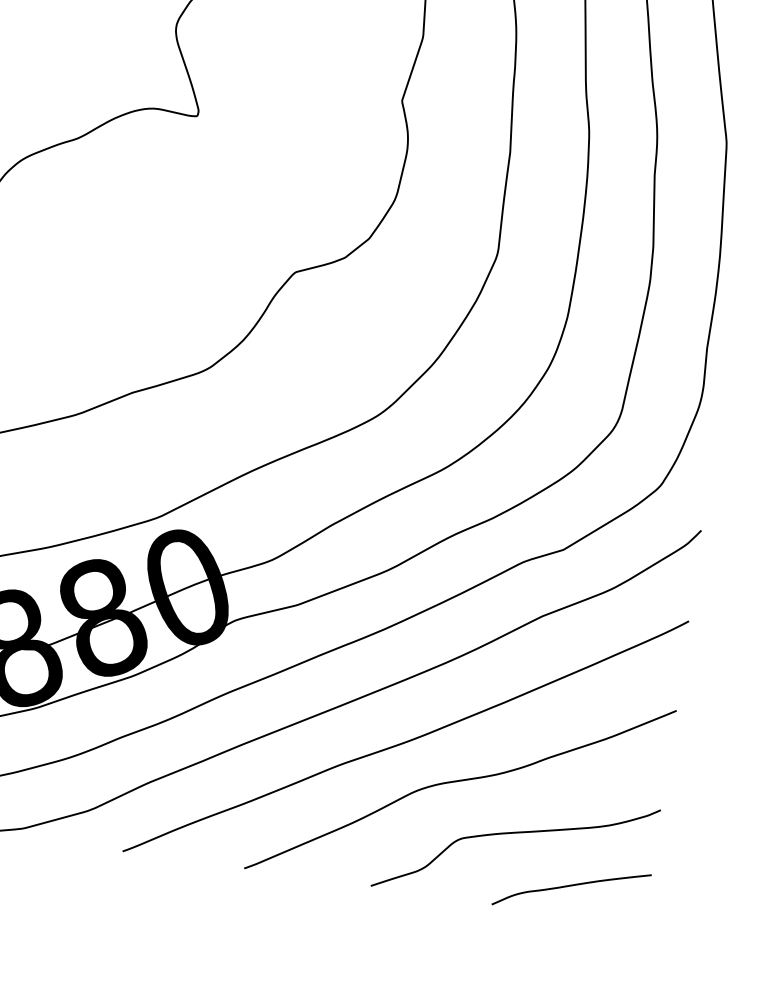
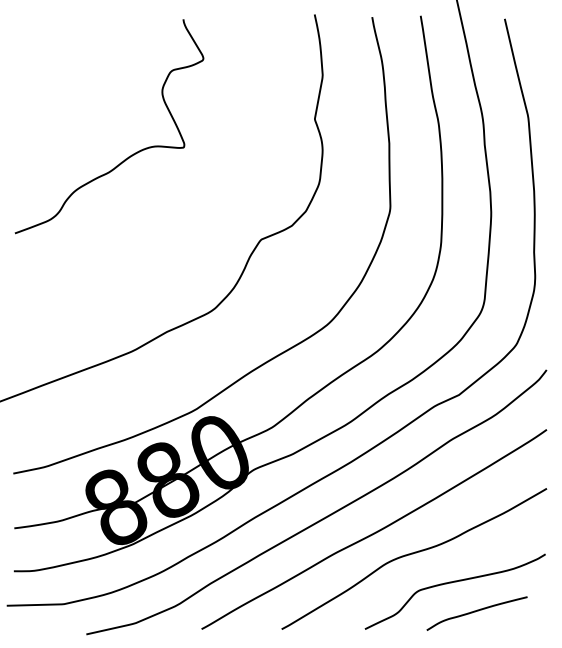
curve: (569, 887) -> (475, 612), moved

